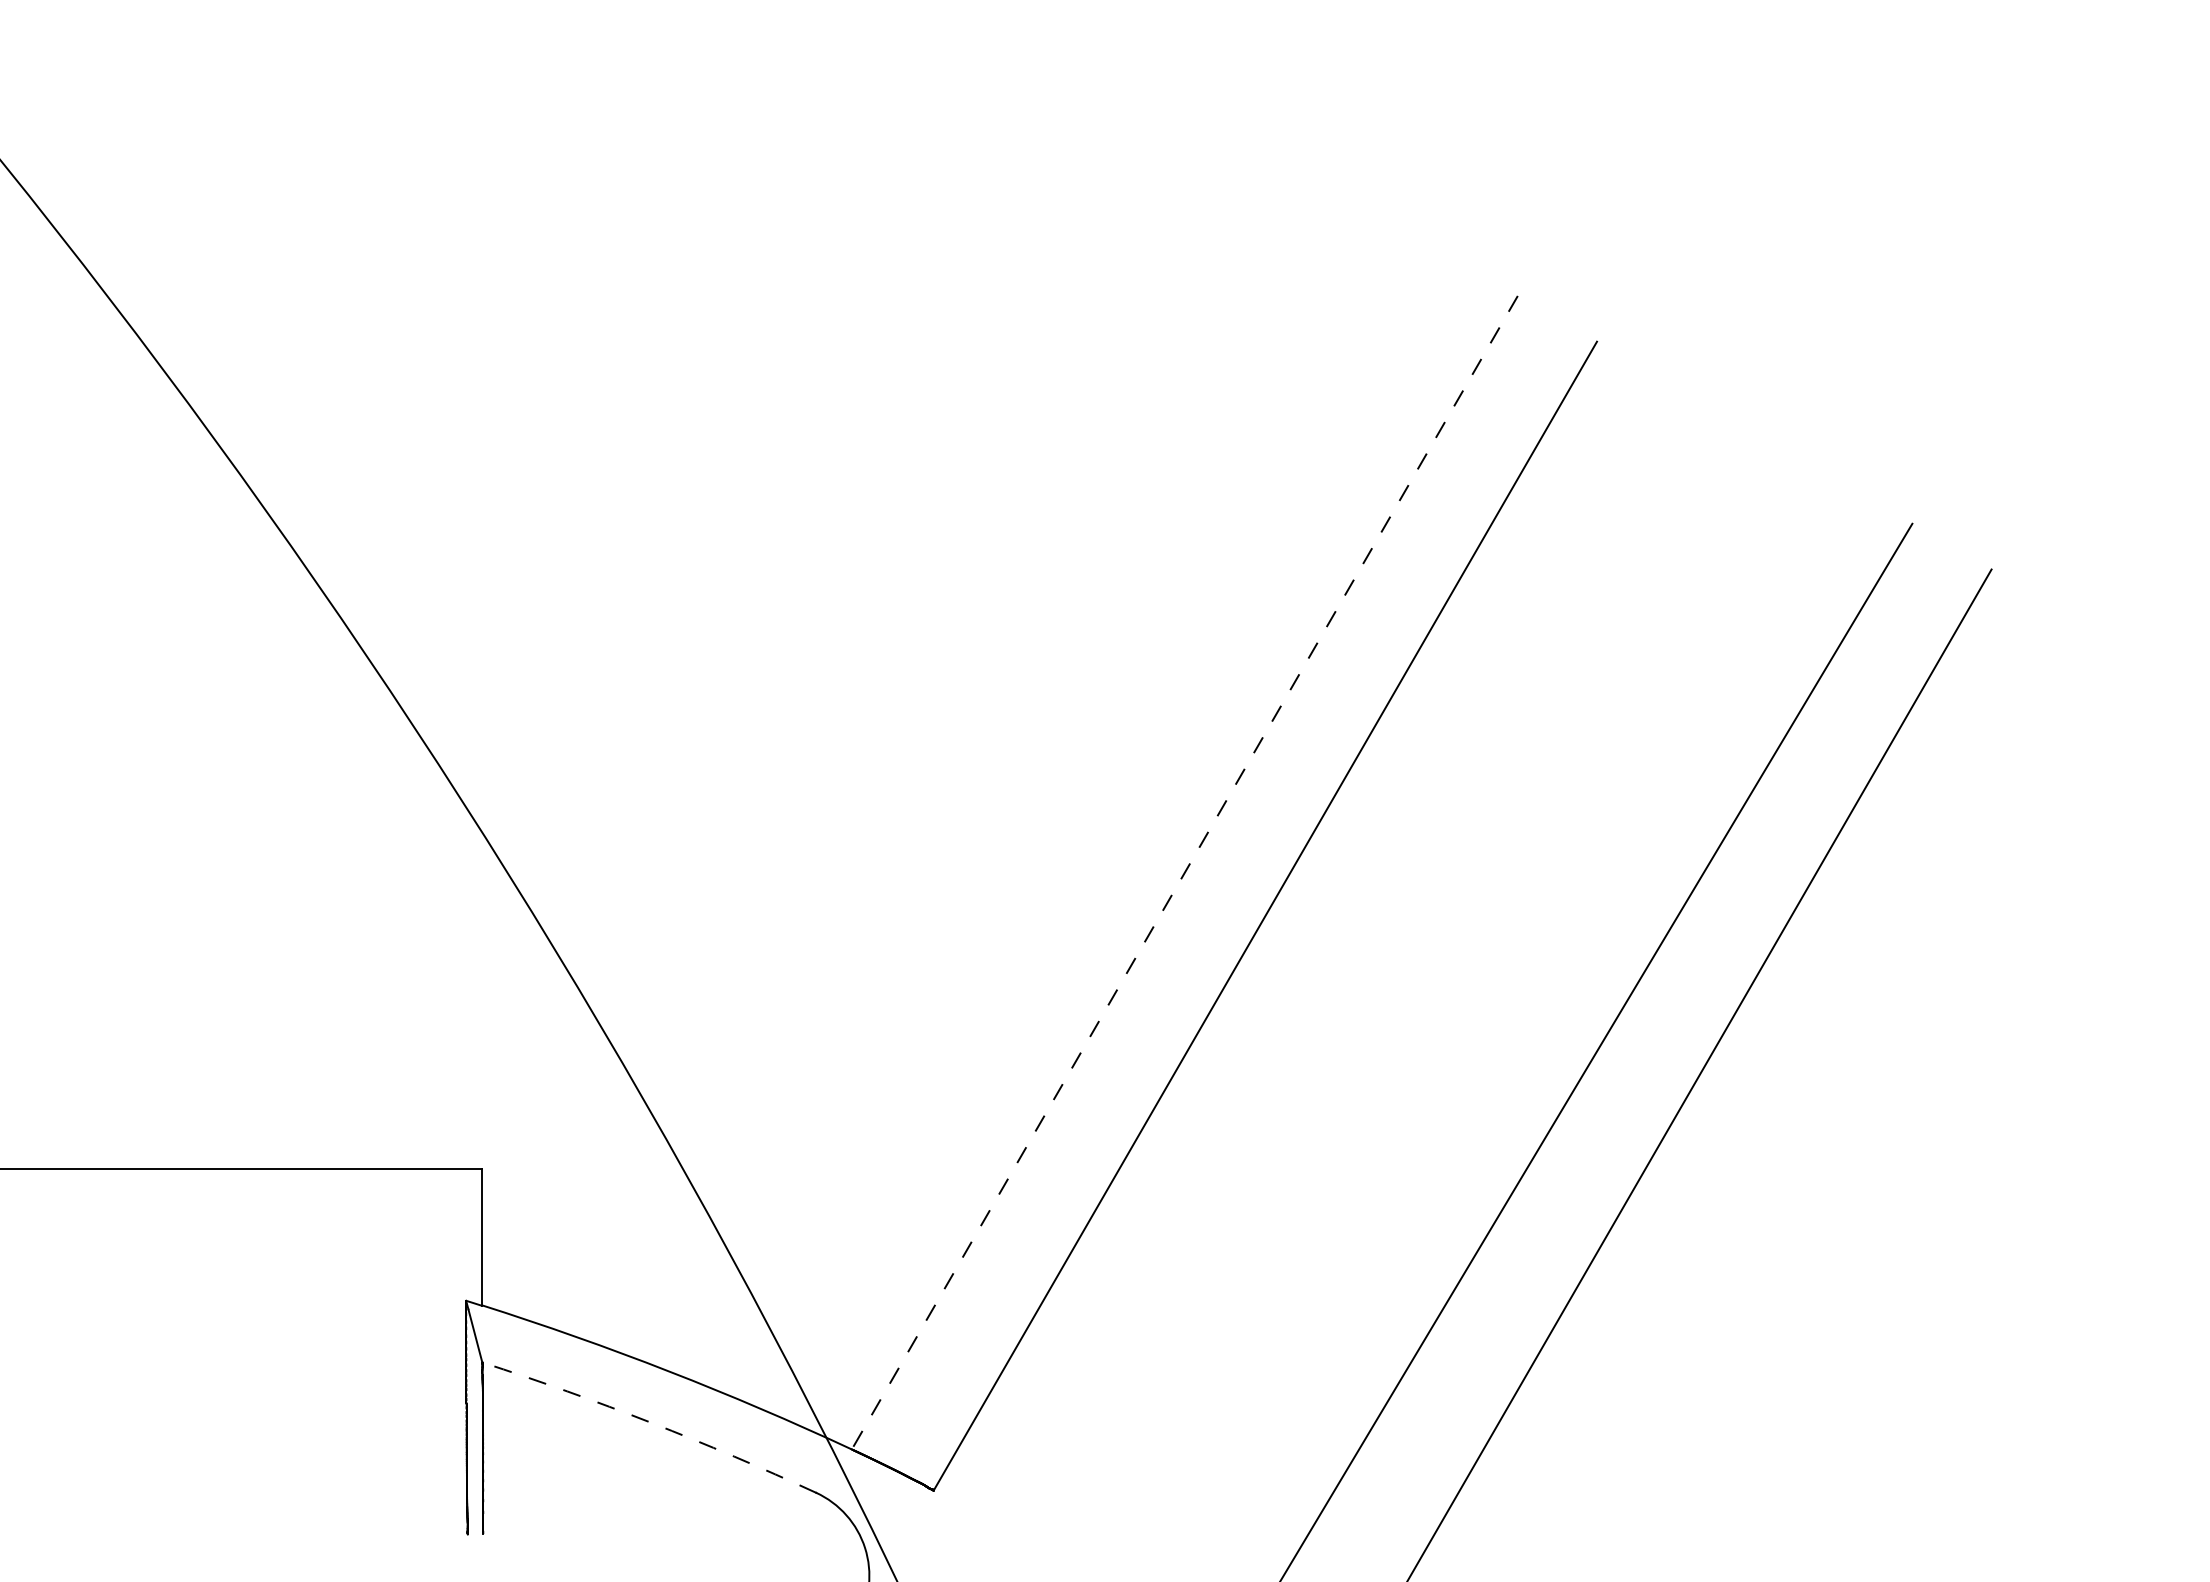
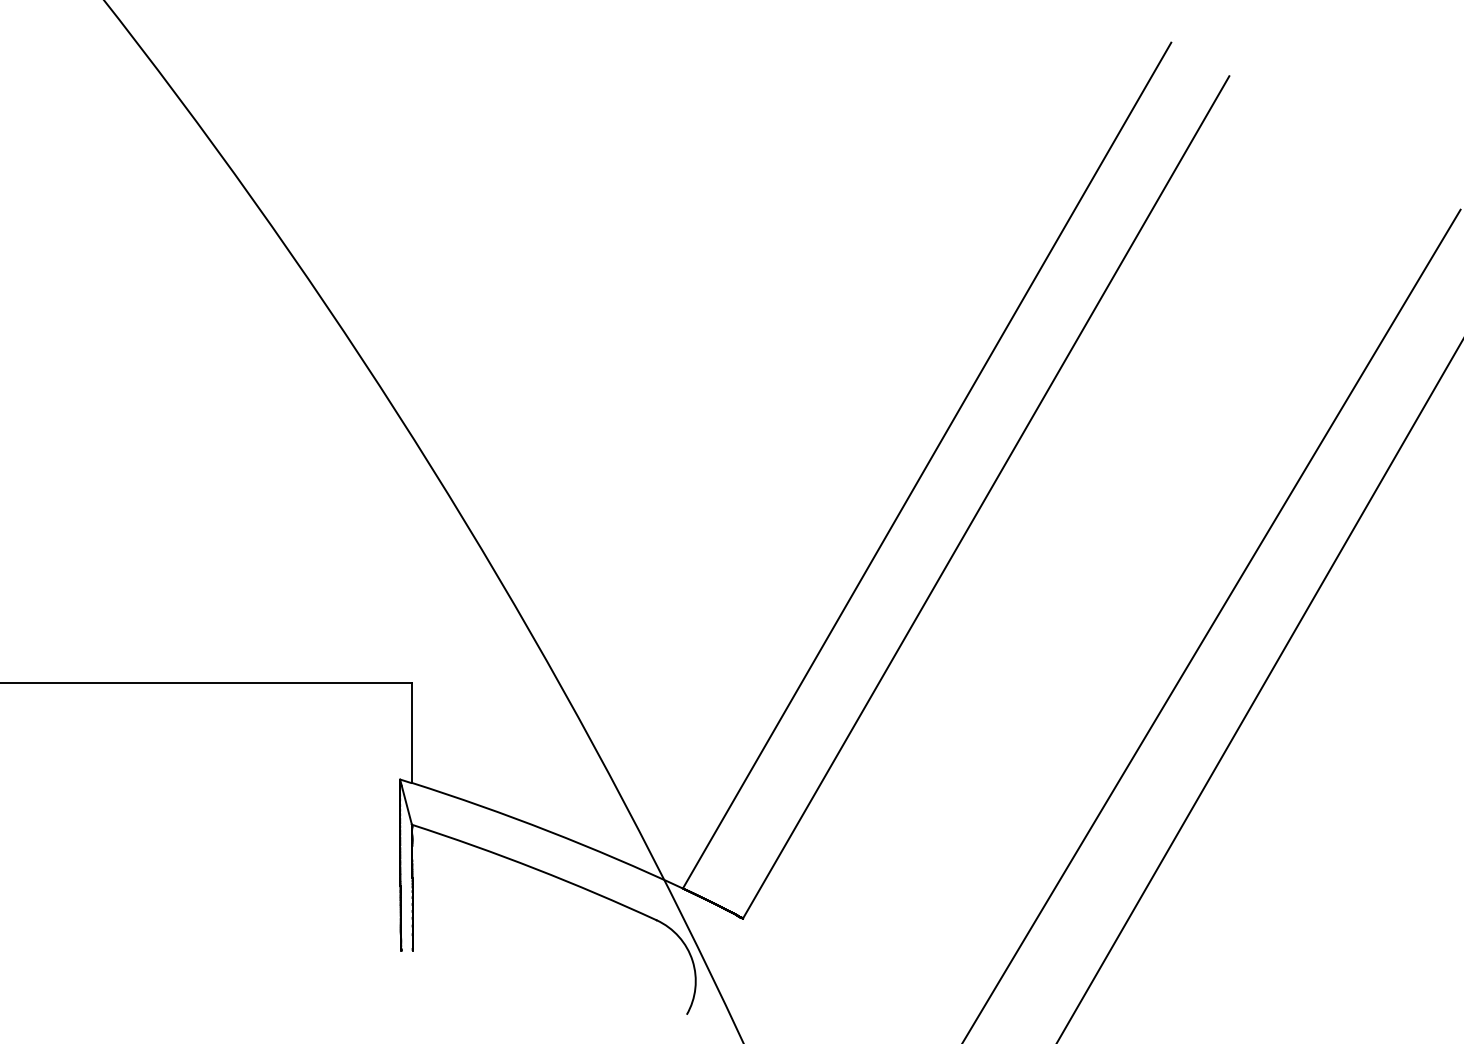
line: (1184, 872) -> (926, 465), dashed -> solid
arc: (651, 1422) -> (535, 868), dashed -> solid

